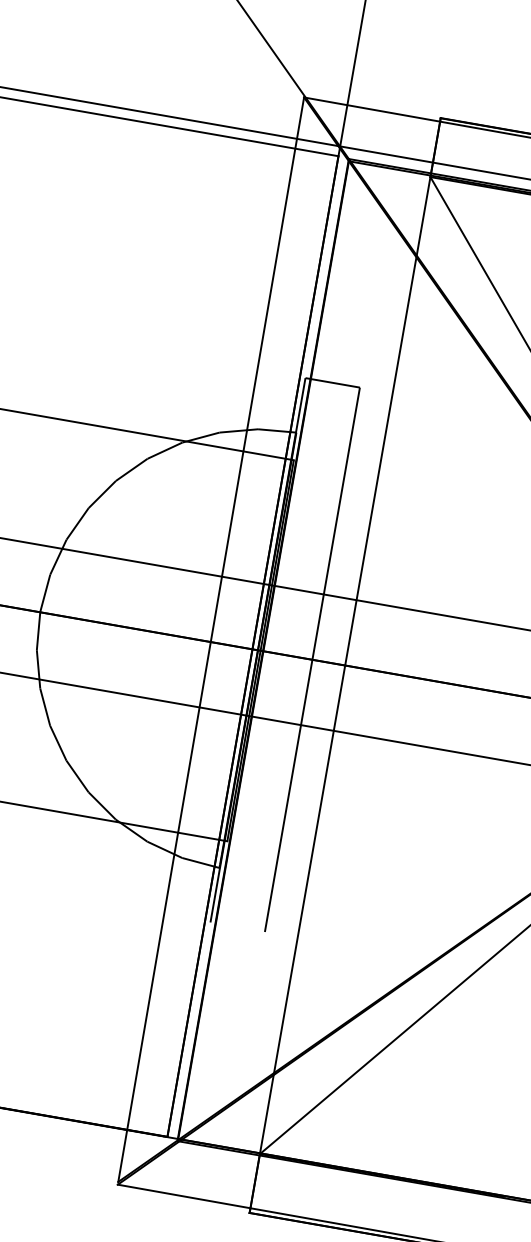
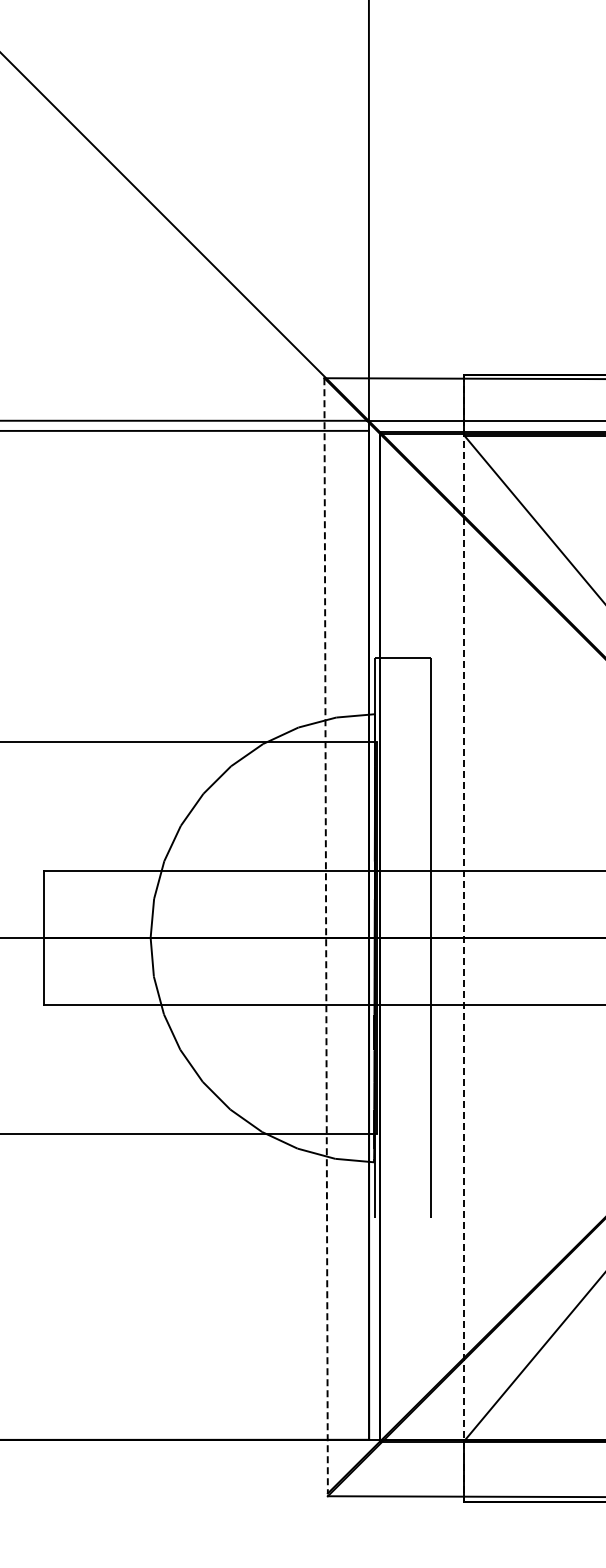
line: (211, 639) -> (326, 935), solid -> dashed
line: (345, 665) -> (464, 938), solid -> dashed

